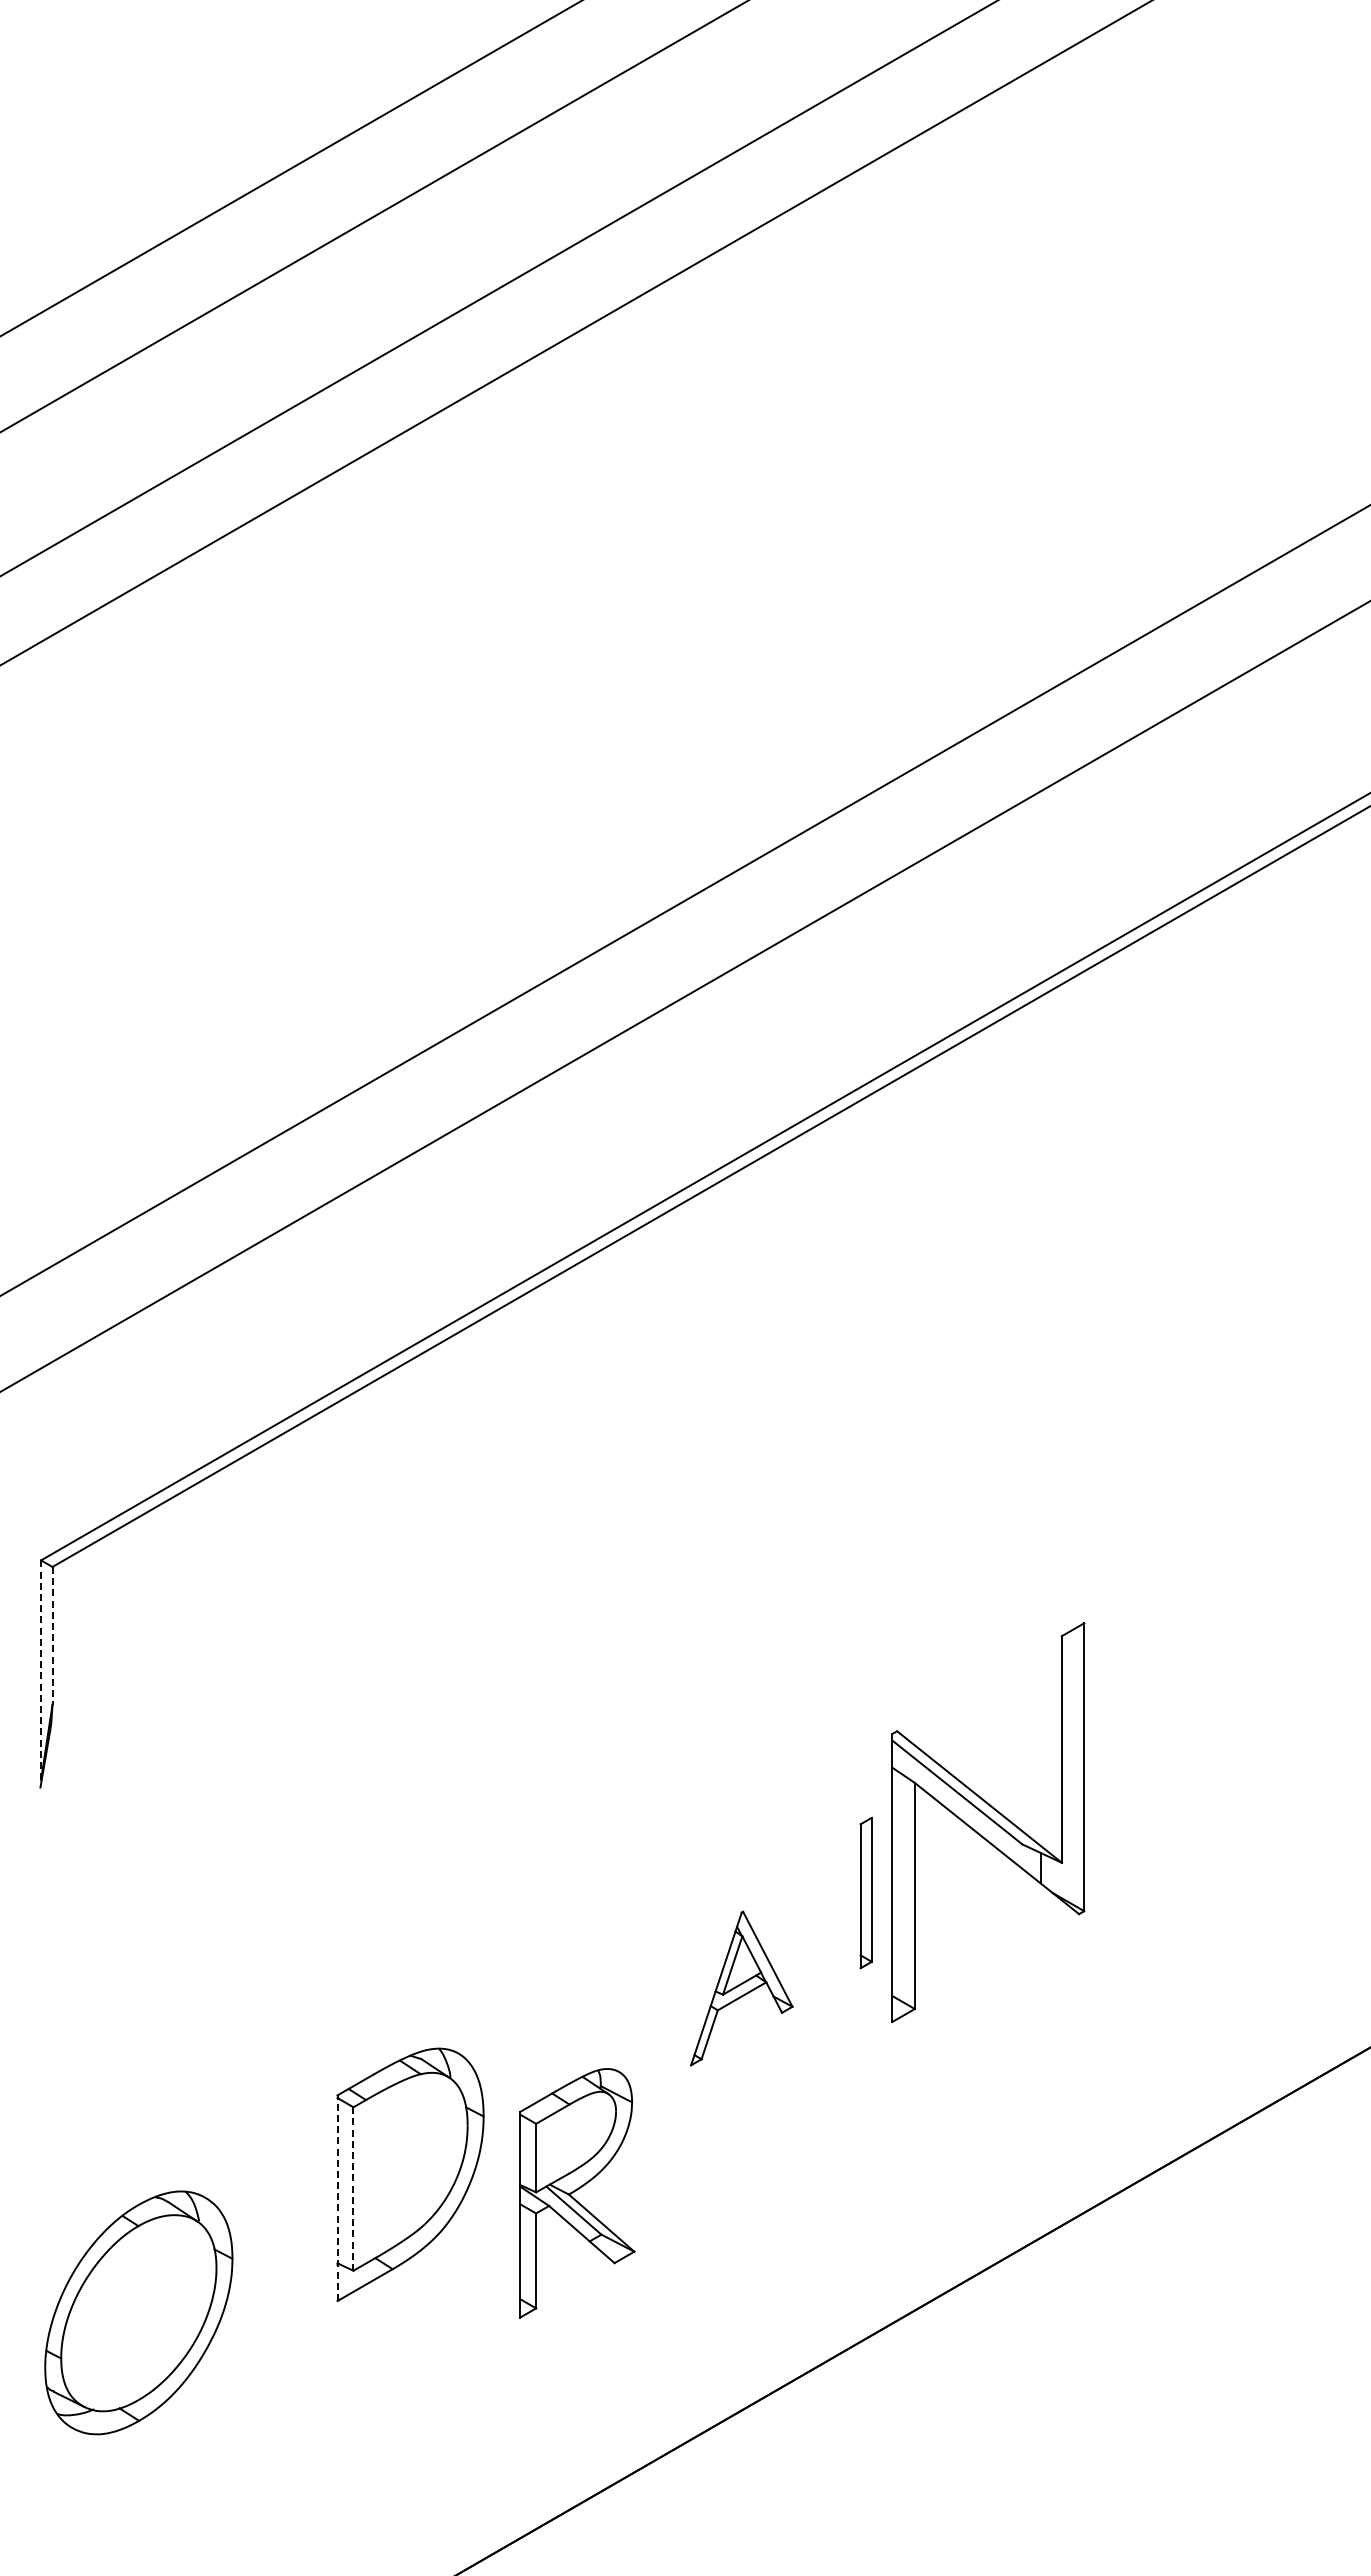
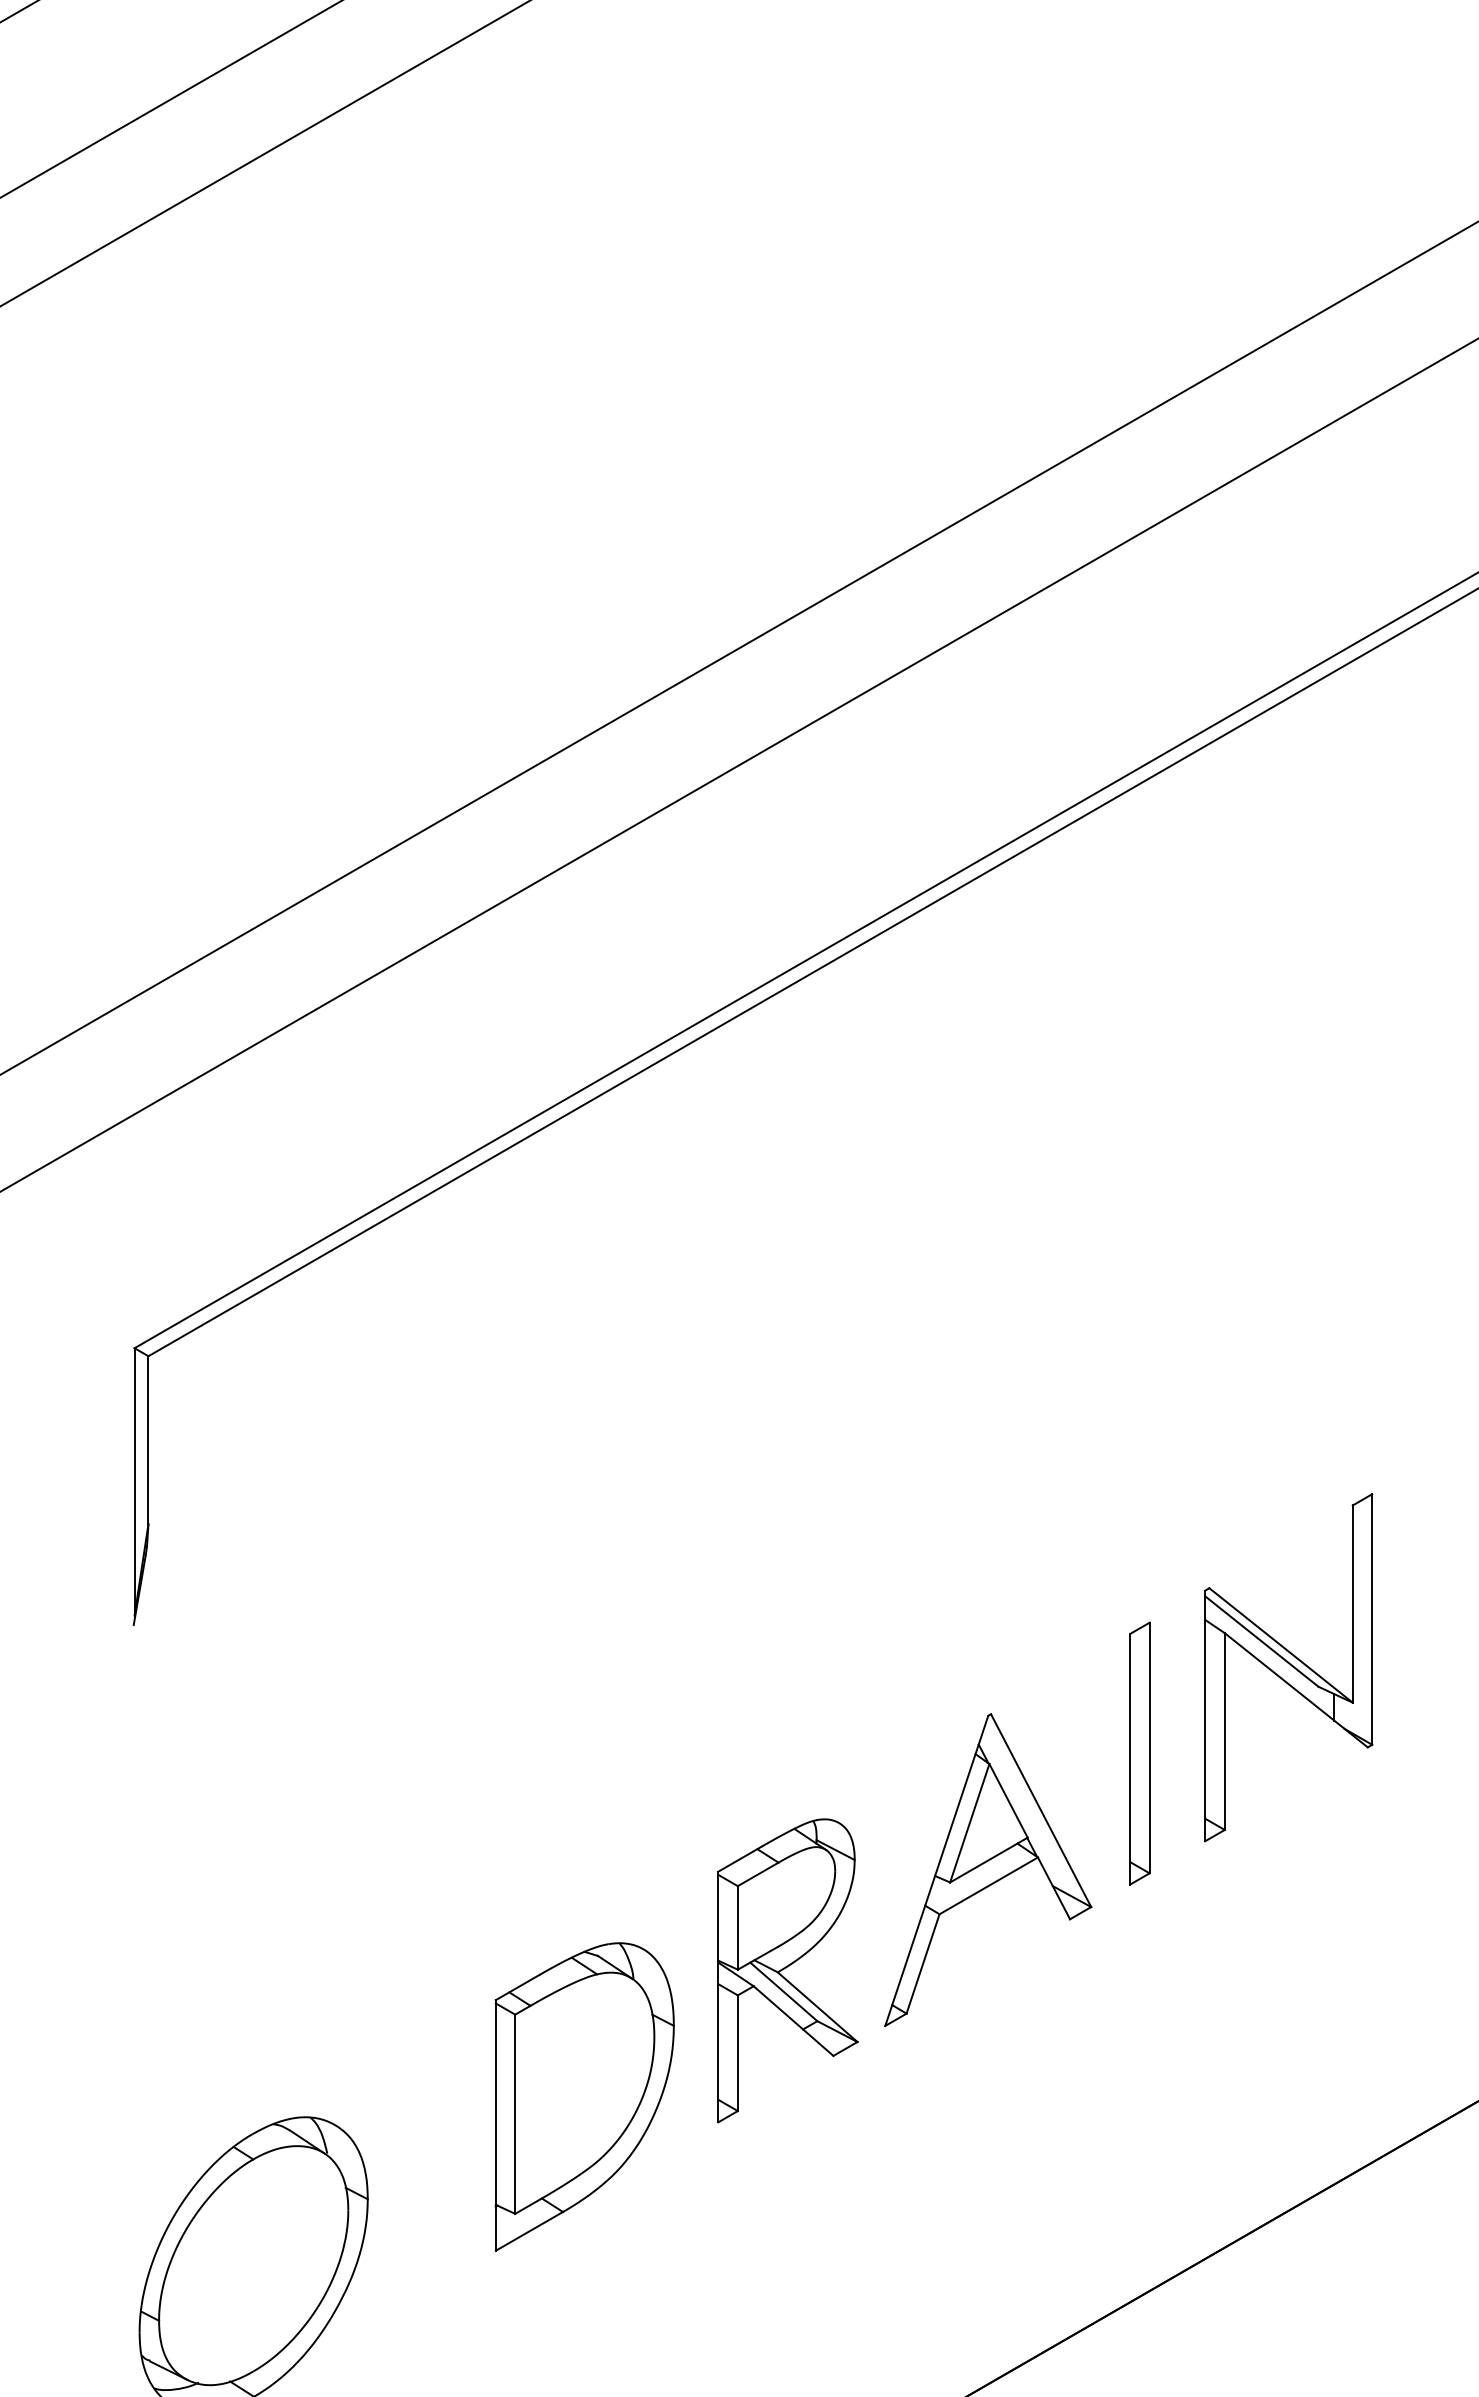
line: (52, 1635) -> (148, 1439), dashed -> solid
line: (41, 1670) -> (135, 1482), dashed -> solid
part: (987, 1822) -> (1287, 1667), size x0.71
part: (866, 1892) -> (1140, 1752), size x1.43
part: (741, 1988) -> (988, 1869), size x1.67
line: (353, 2189) -> (515, 2114), dashed -> solid
part: (577, 2193) -> (788, 1971), moved
line: (337, 2198) -> (495, 2125), dashed -> solid

